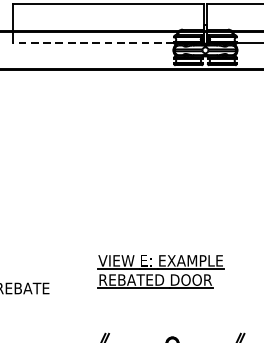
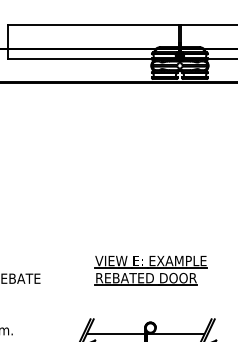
line: (93, 43) -> (79, 59), dashed -> solid
part: (160, 271) -> (150, 270), moved

